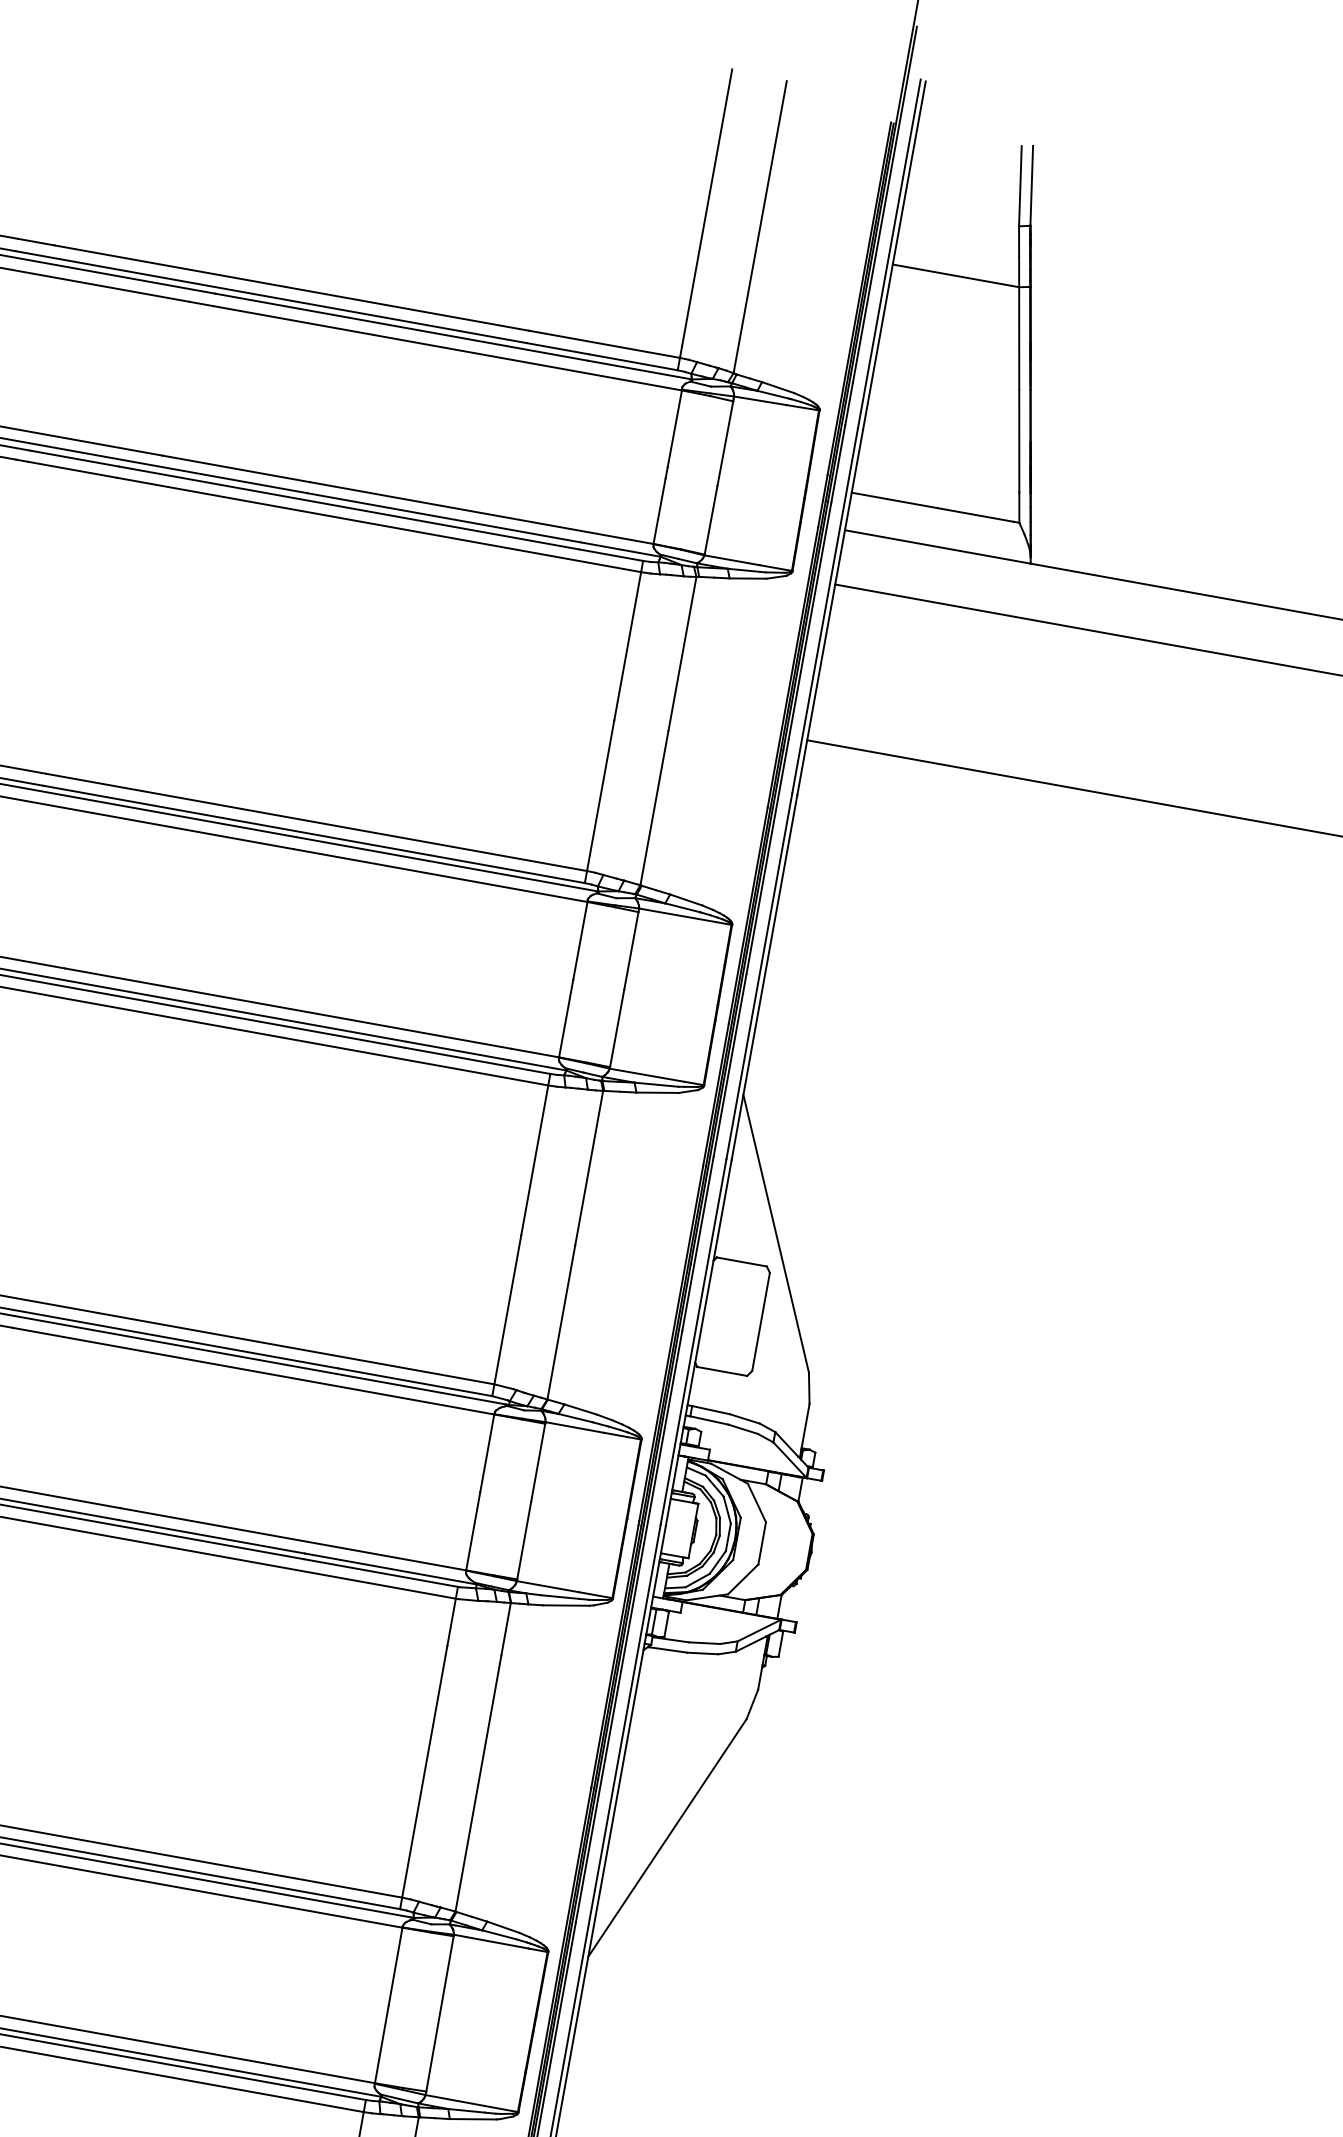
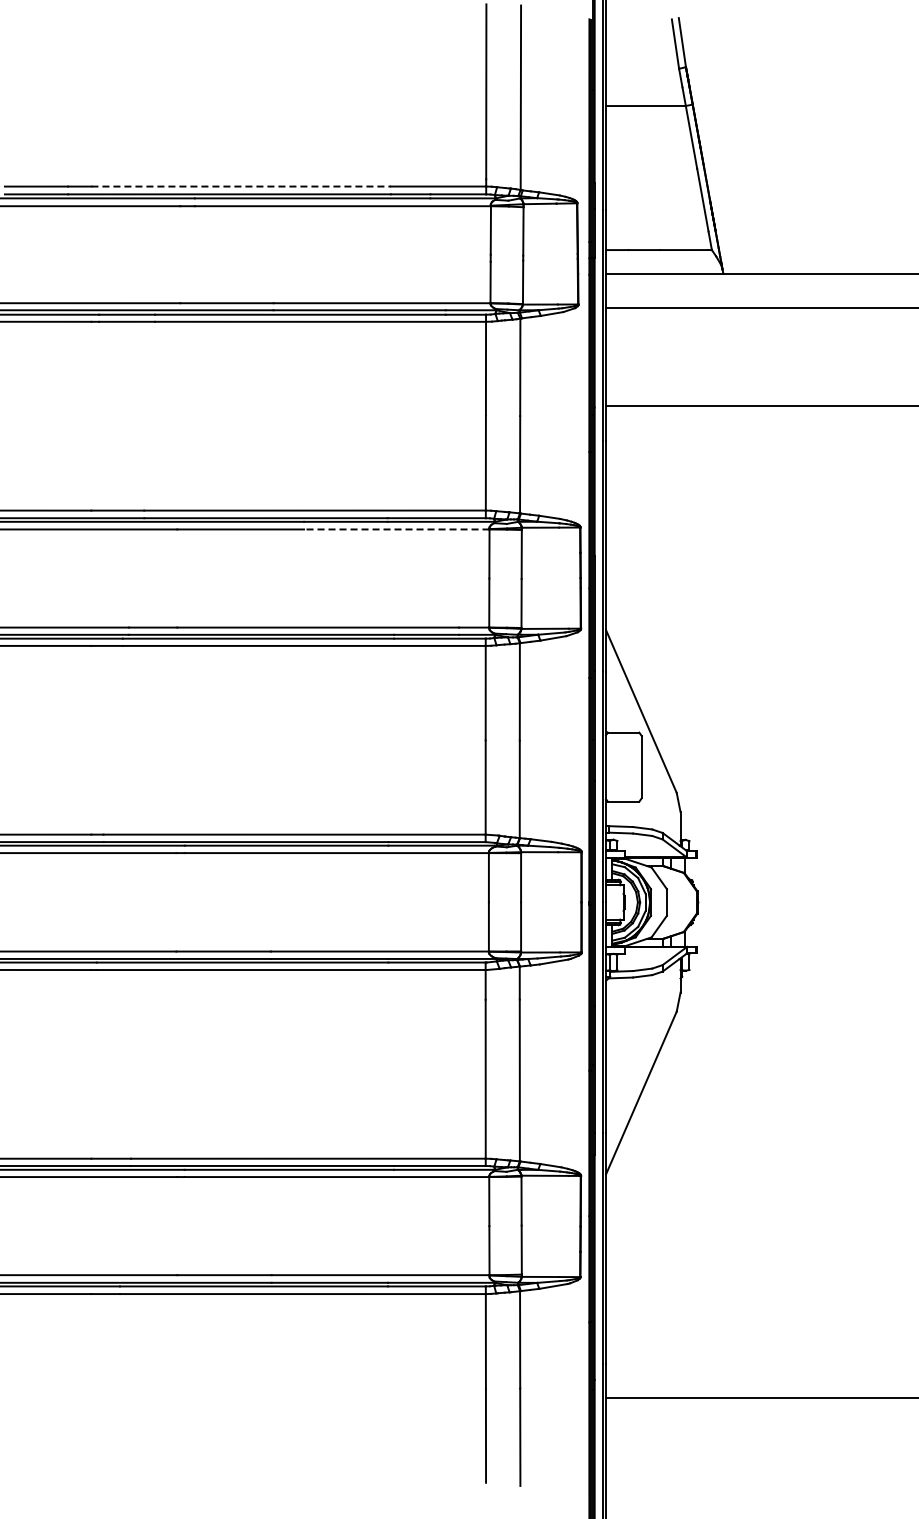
line: (292, 288) -> (241, 186), solid -> dashed
line: (440, 875) -> (396, 529), solid -> dashed

